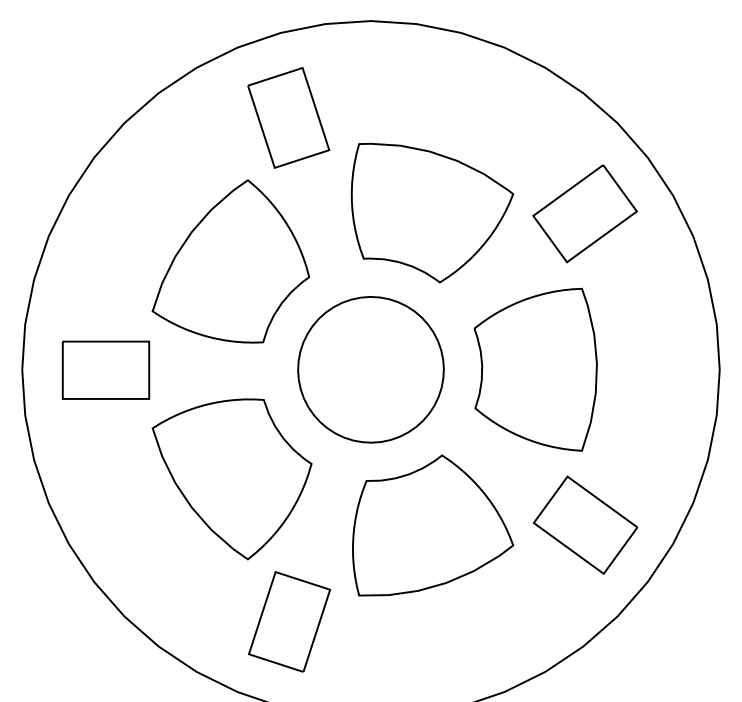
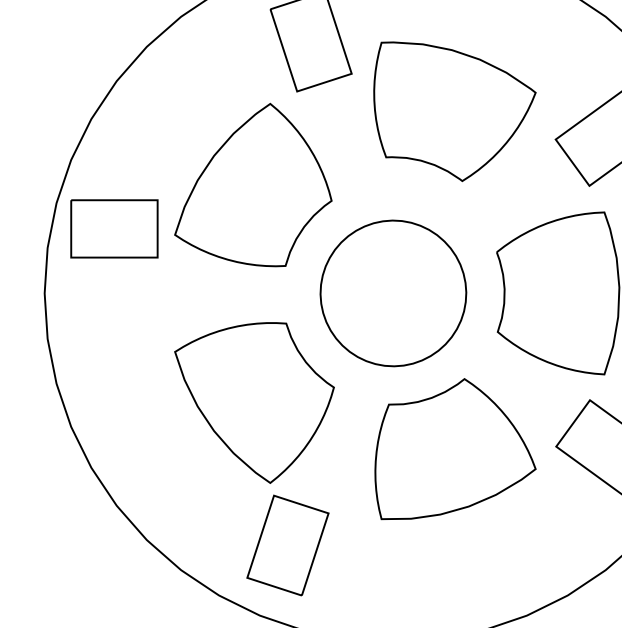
part: (432, 212) -> (454, 111), moved
part: (105, 369) -> (113, 228), moved
part: (289, 621) -> (287, 545), moved

